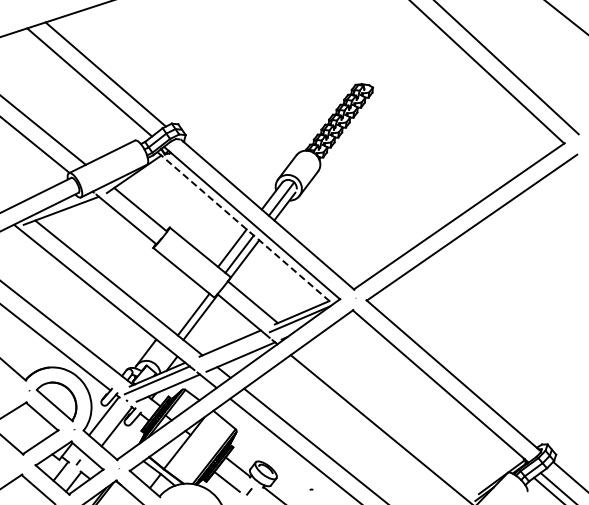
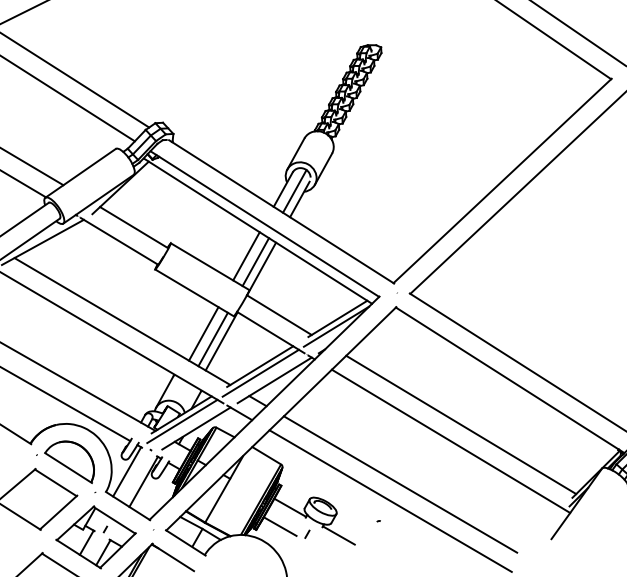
line: (245, 228) -> (258, 231), dashed -> solid
line: (186, 308) -> (203, 333), added
line: (229, 349) -> (260, 373), added
line: (393, 418) -> (461, 425), added

